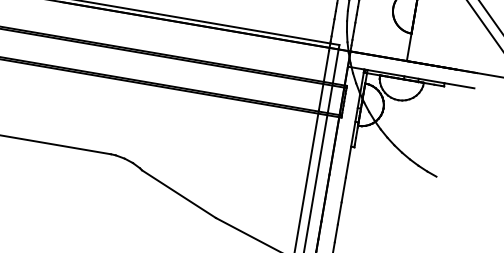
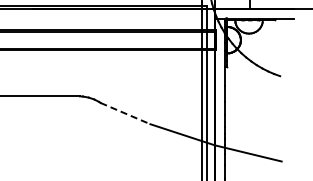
line: (179, 194) -> (125, 113), solid -> dashed

